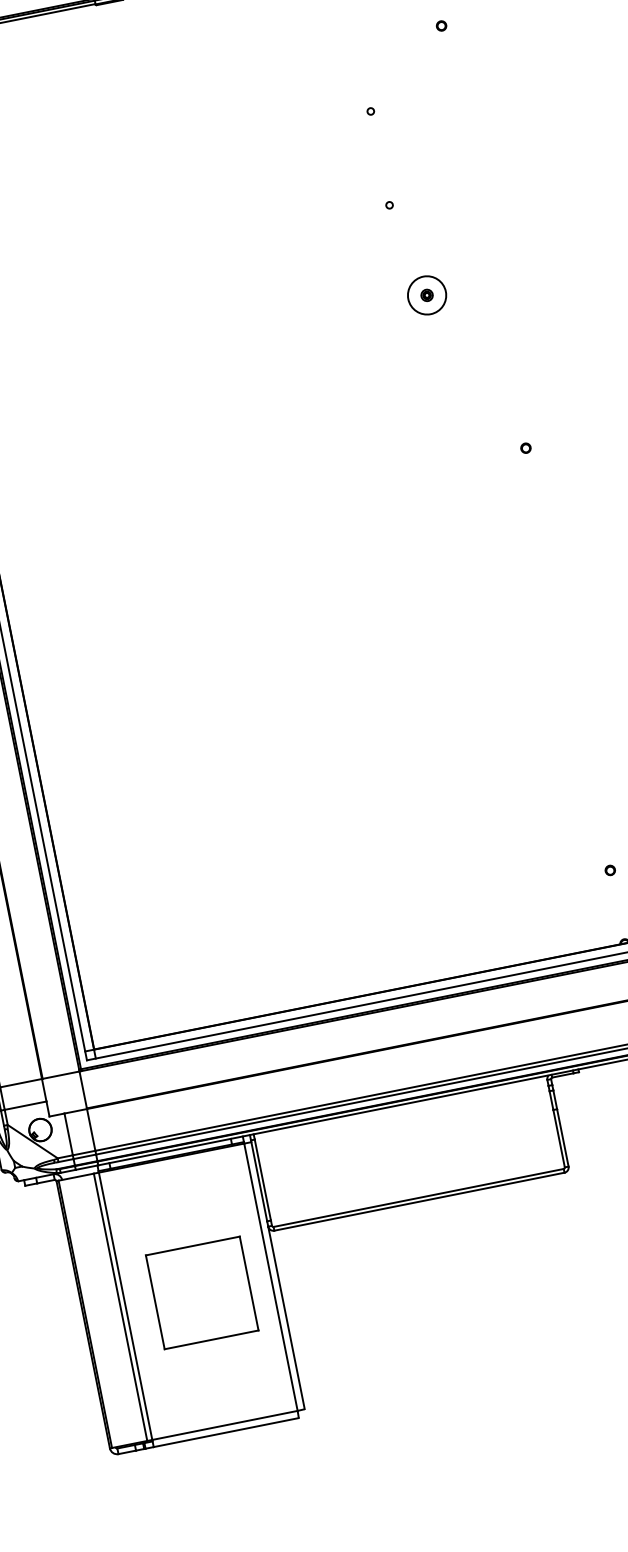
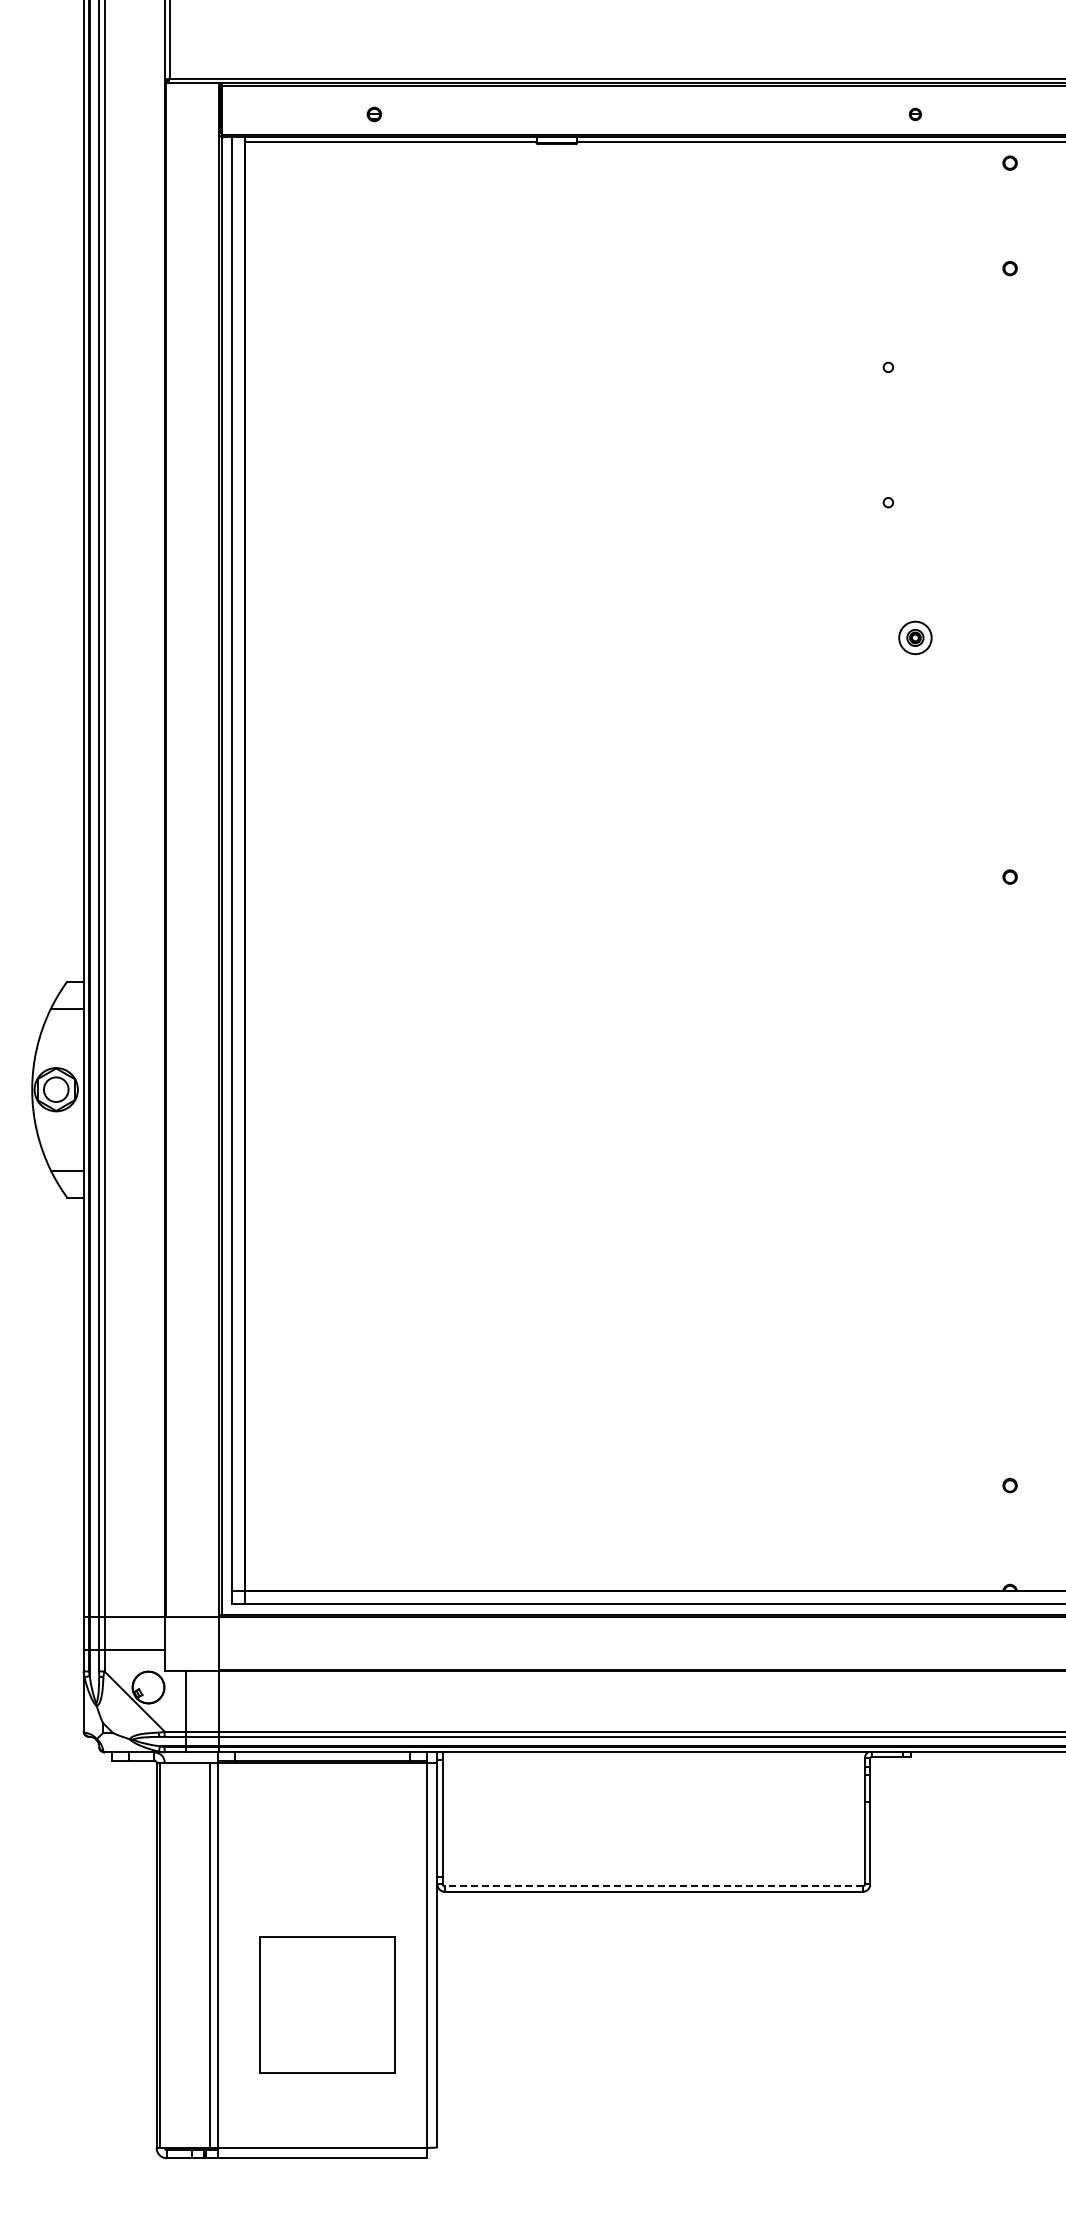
circle: (427, 295) -> (915, 637), size x0.6
line: (418, 1198) -> (653, 1886), solid -> dashed
part: (202, 1292) -> (327, 2004), moved

